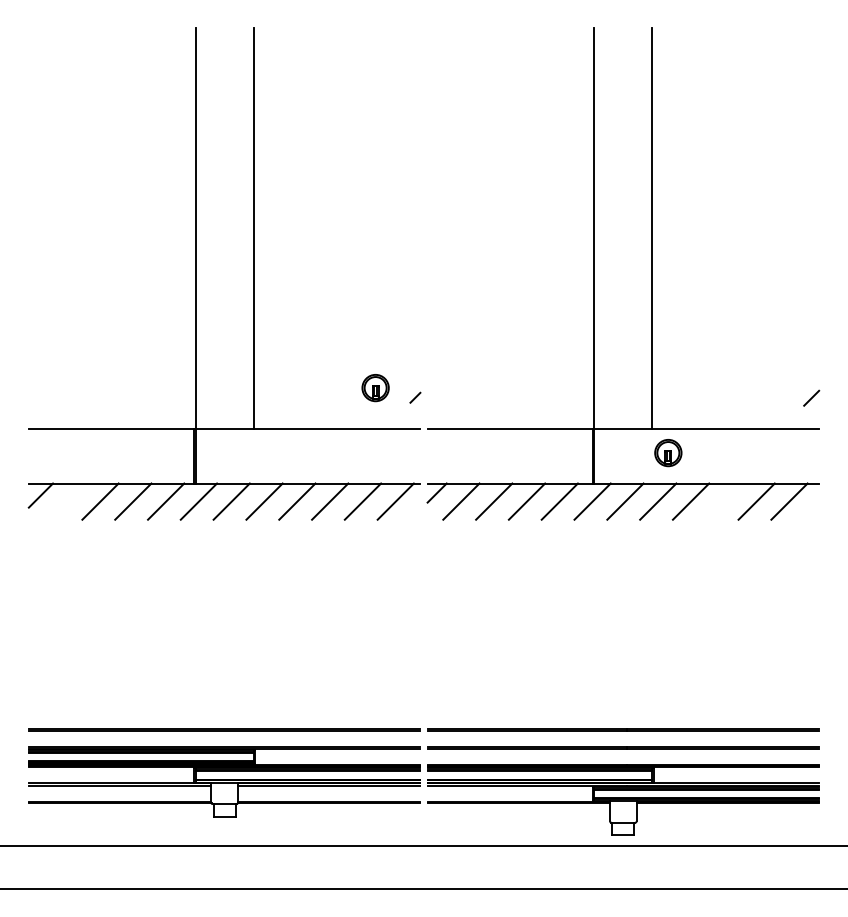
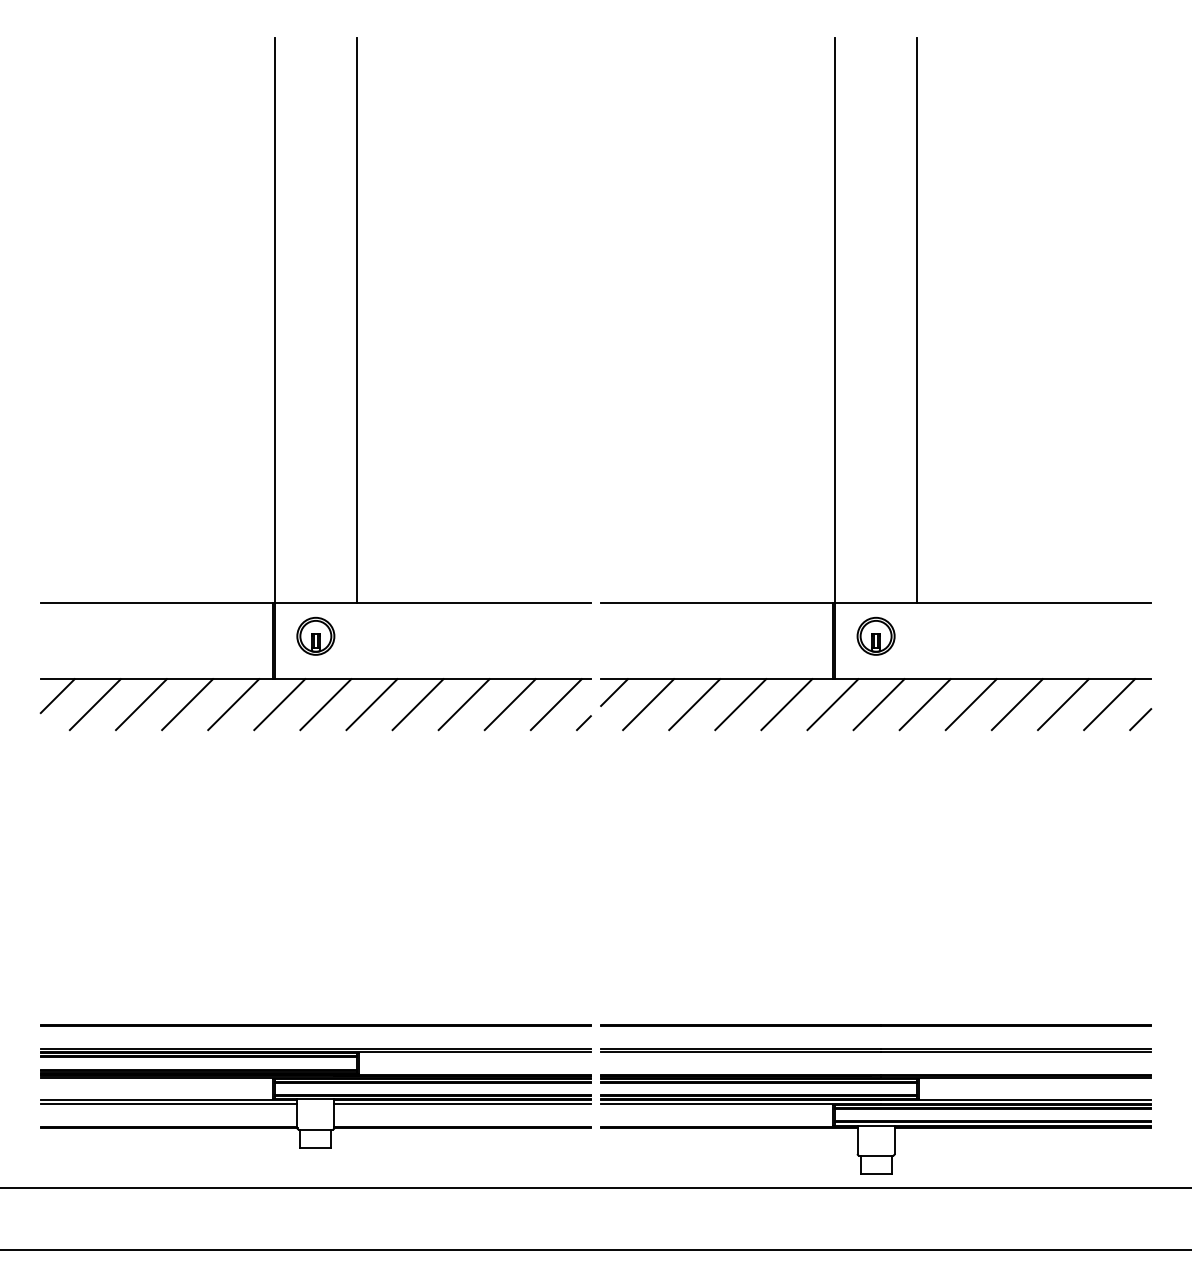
part: (375, 388) -> (315, 636), moved
line: (415, 397) -> (584, 722), moved
line: (811, 397) -> (1140, 718), moved
part: (668, 453) -> (876, 636), moved
line: (67, 501) -> (95, 704), added
line: (723, 501) -> (1016, 704), added

